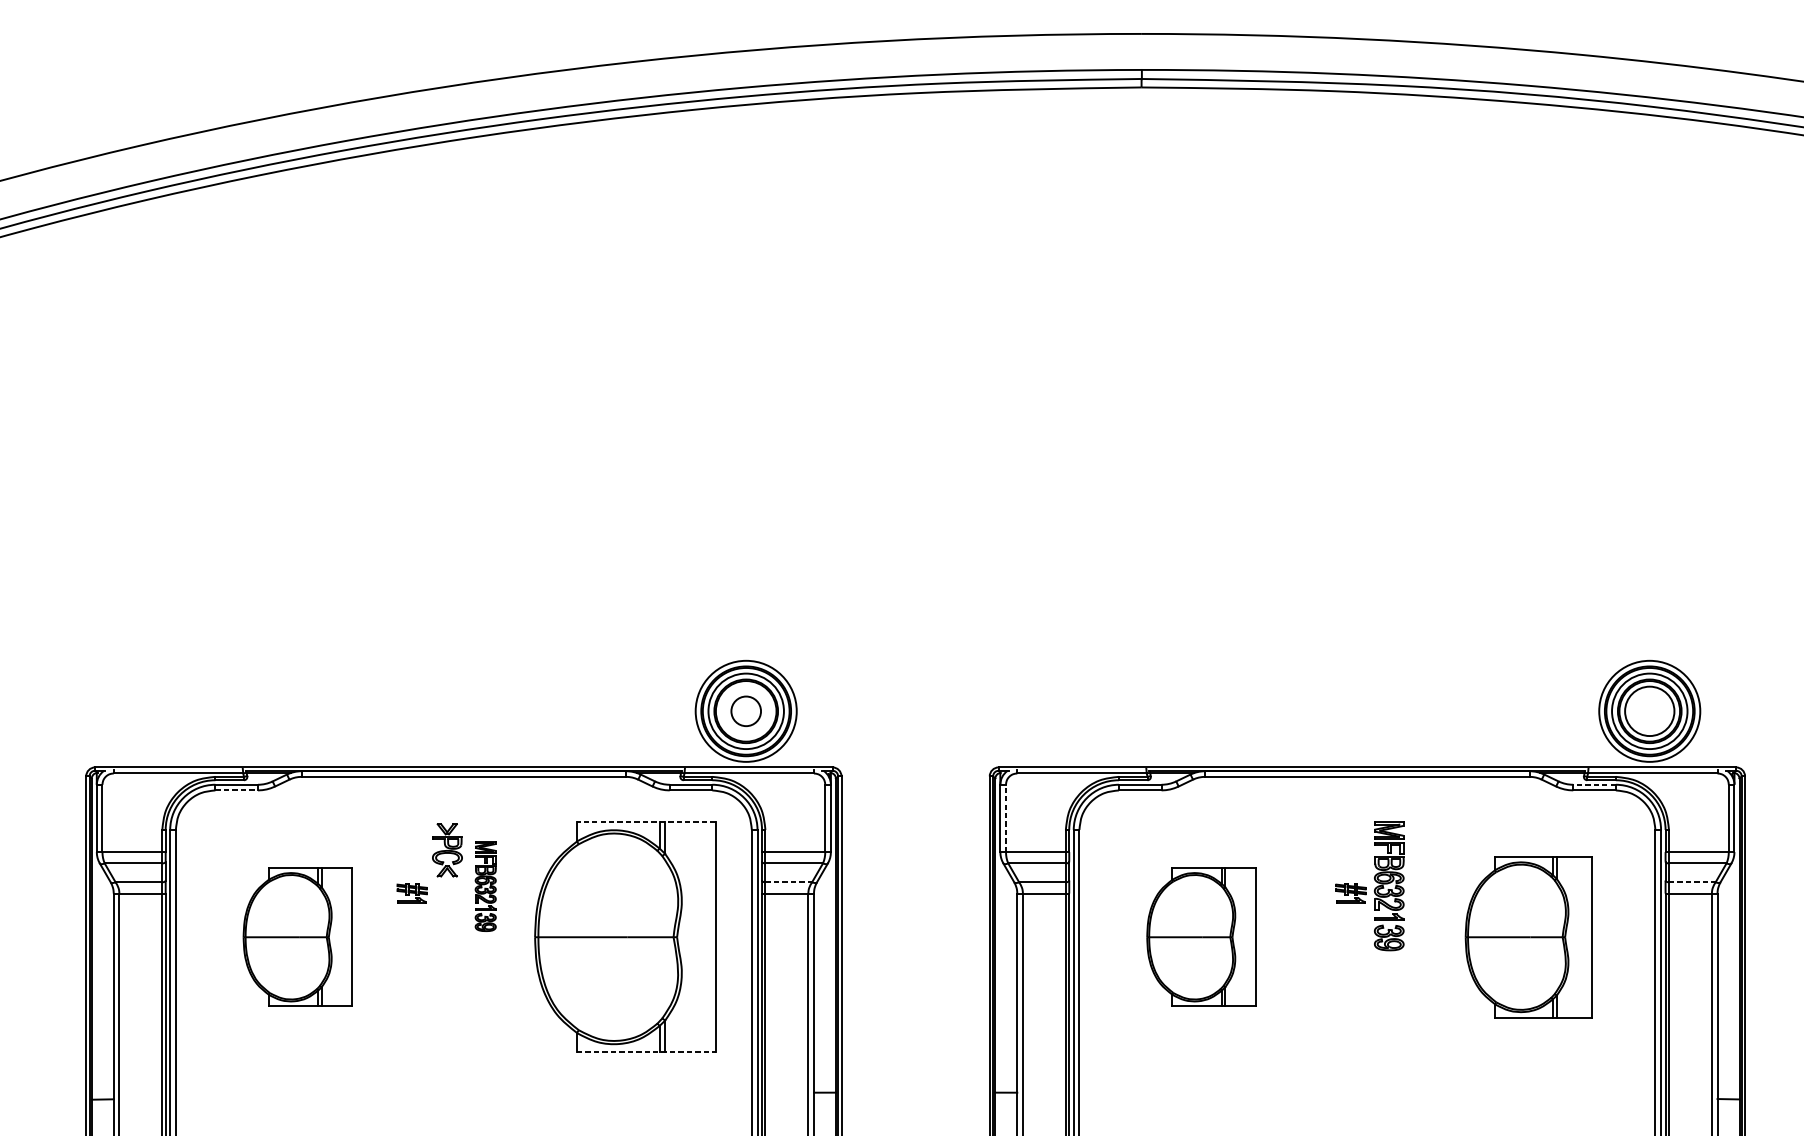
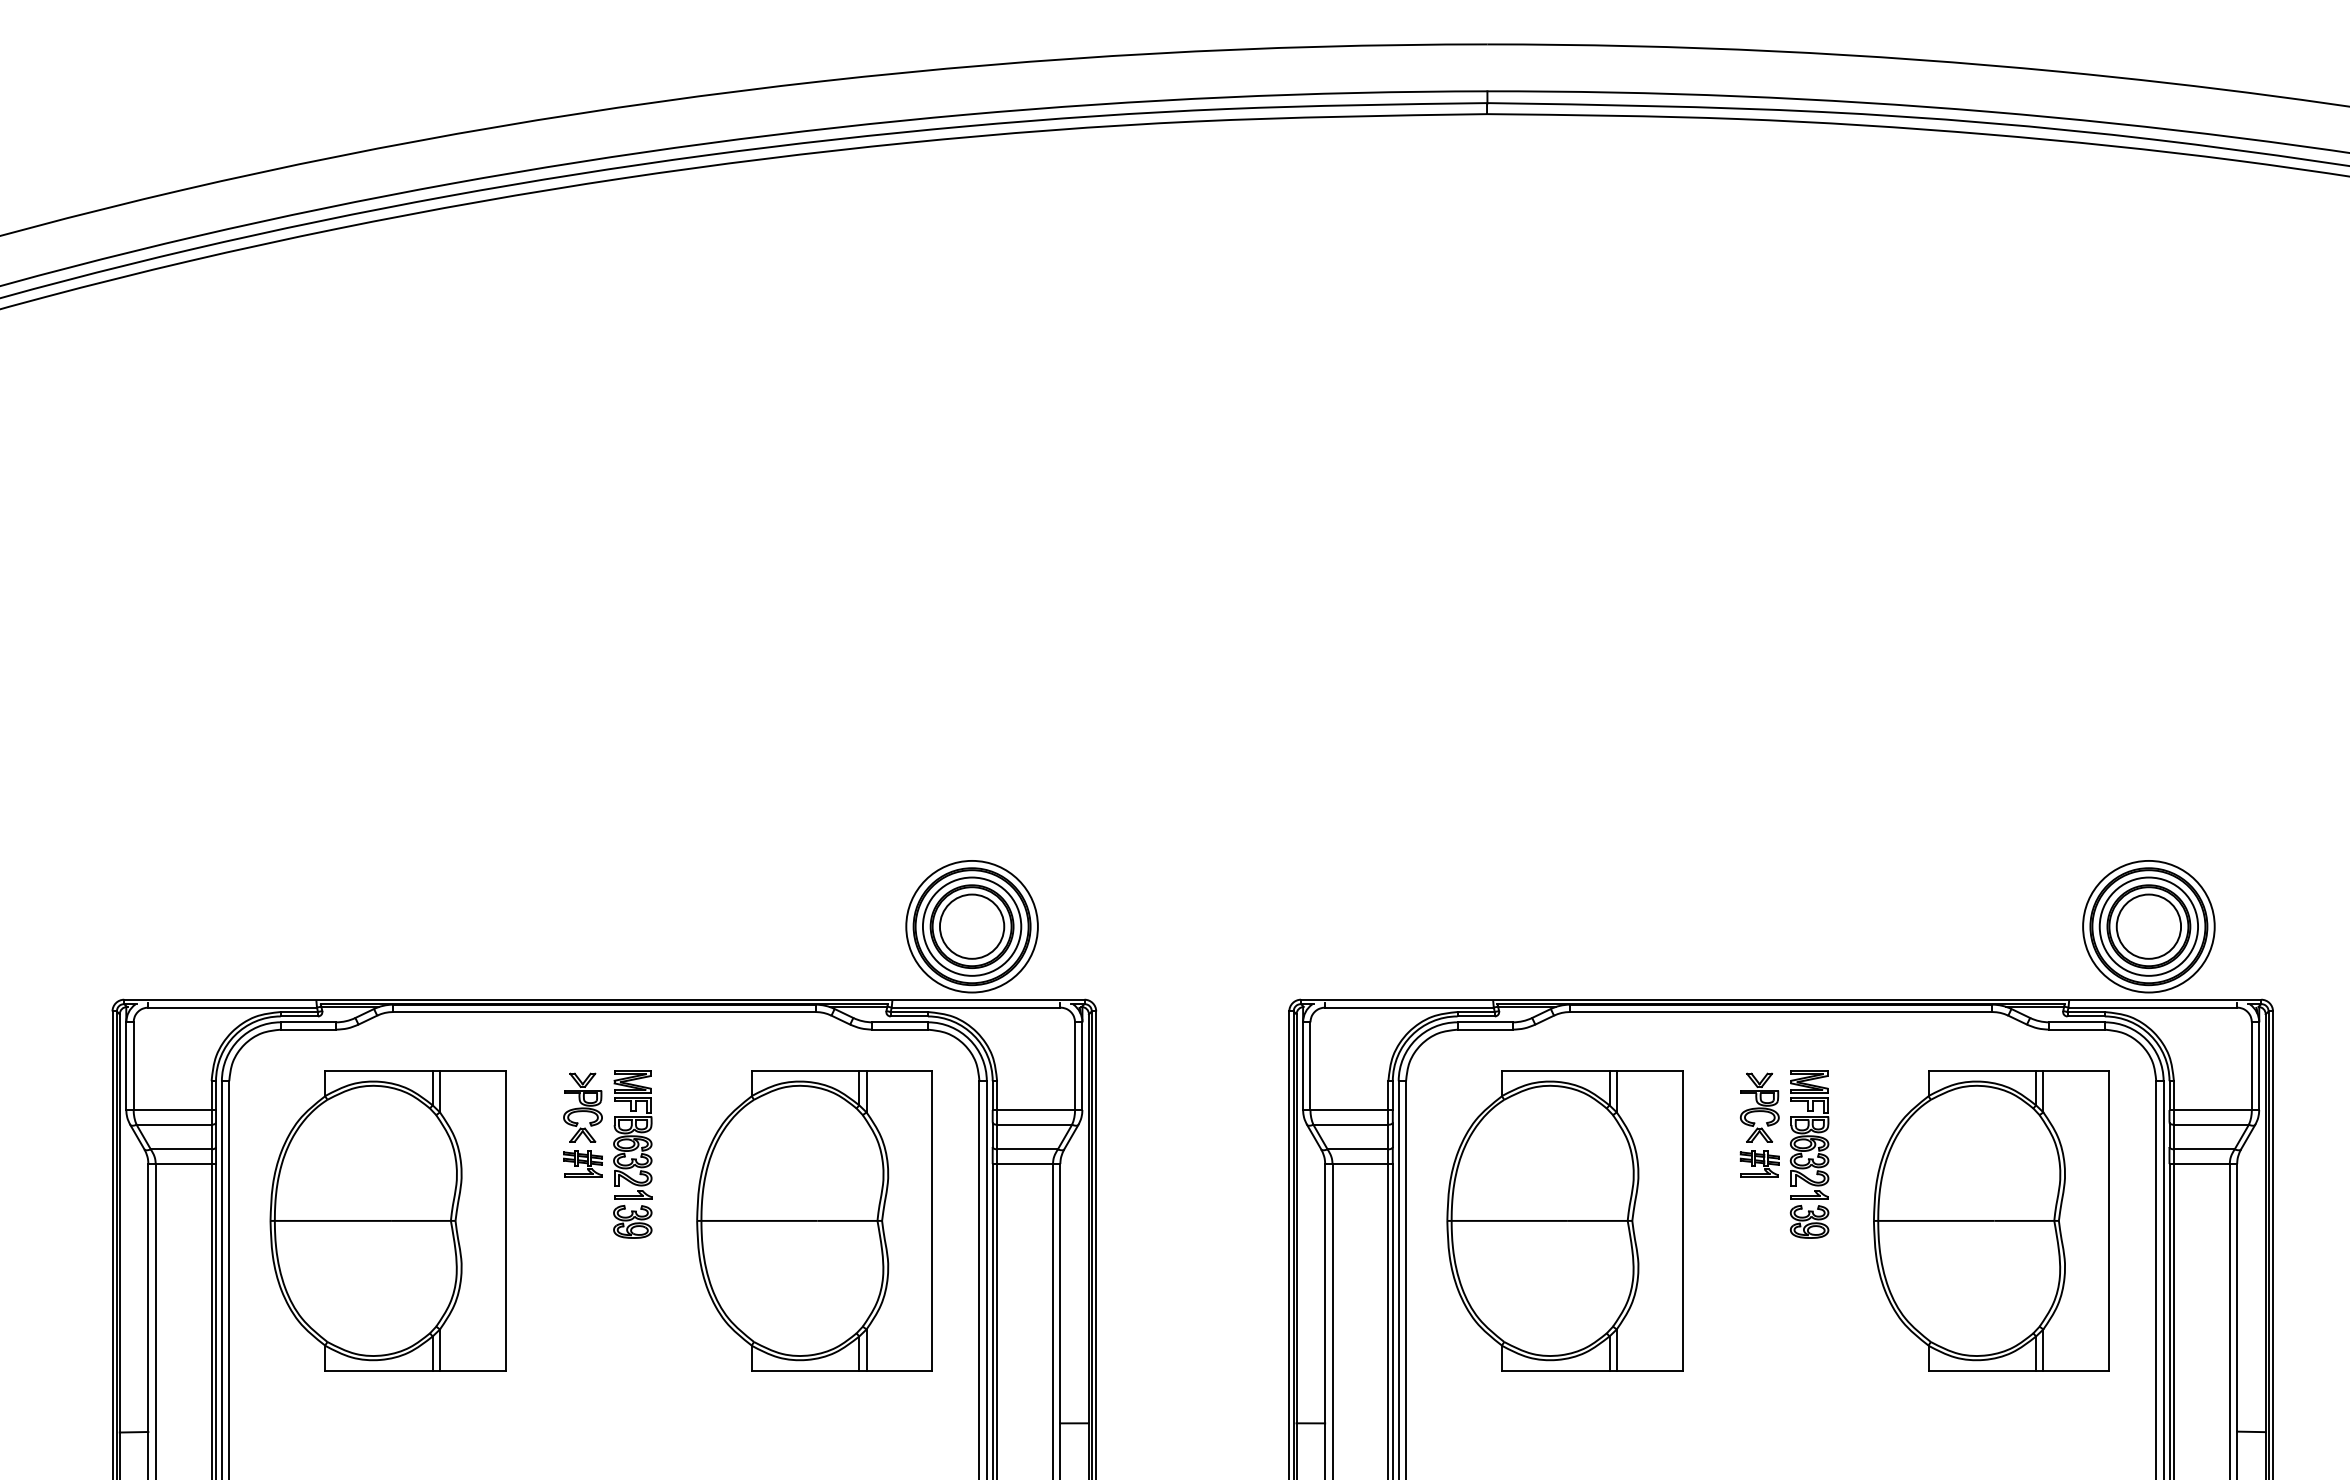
circle: (745, 711) -> (971, 926), size x1.67
line: (1594, 784) -> (2077, 1022), dashed -> solid
line: (236, 790) -> (308, 1029), dashed -> solid
line: (1006, 818) -> (1310, 1066), dashed -> solid
line: (645, 821) -> (841, 1070), dashed -> solid
part: (1350, 850) -> (1759, 1107), added
line: (789, 882) -> (1028, 1149), dashed -> solid
line: (1692, 882) -> (2204, 1149), dashed -> solid
part: (485, 886) -> (632, 1154), size x1.43
part: (411, 893) -> (582, 1163), moved
part: (297, 936) -> (387, 1220), size x1.67
part: (1201, 936) -> (1564, 1220), size x1.67
part: (1528, 936) -> (1991, 1220), size x1.43
line: (646, 1052) -> (842, 1370), dashed -> solid

